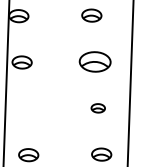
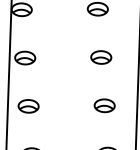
part: (94, 61) -> (100, 57), size x0.62
part: (24, 108) -> (27, 106), added
part: (97, 108) -> (103, 106), size x1.43

